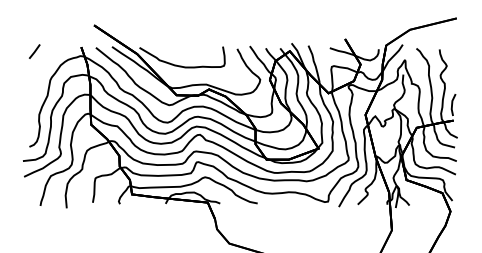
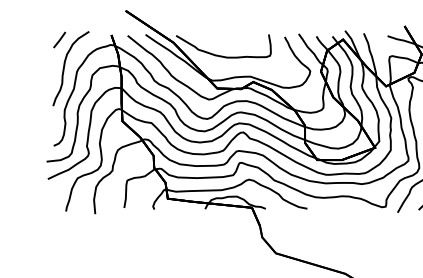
curve: (39, 77) -> (64, 68), added

